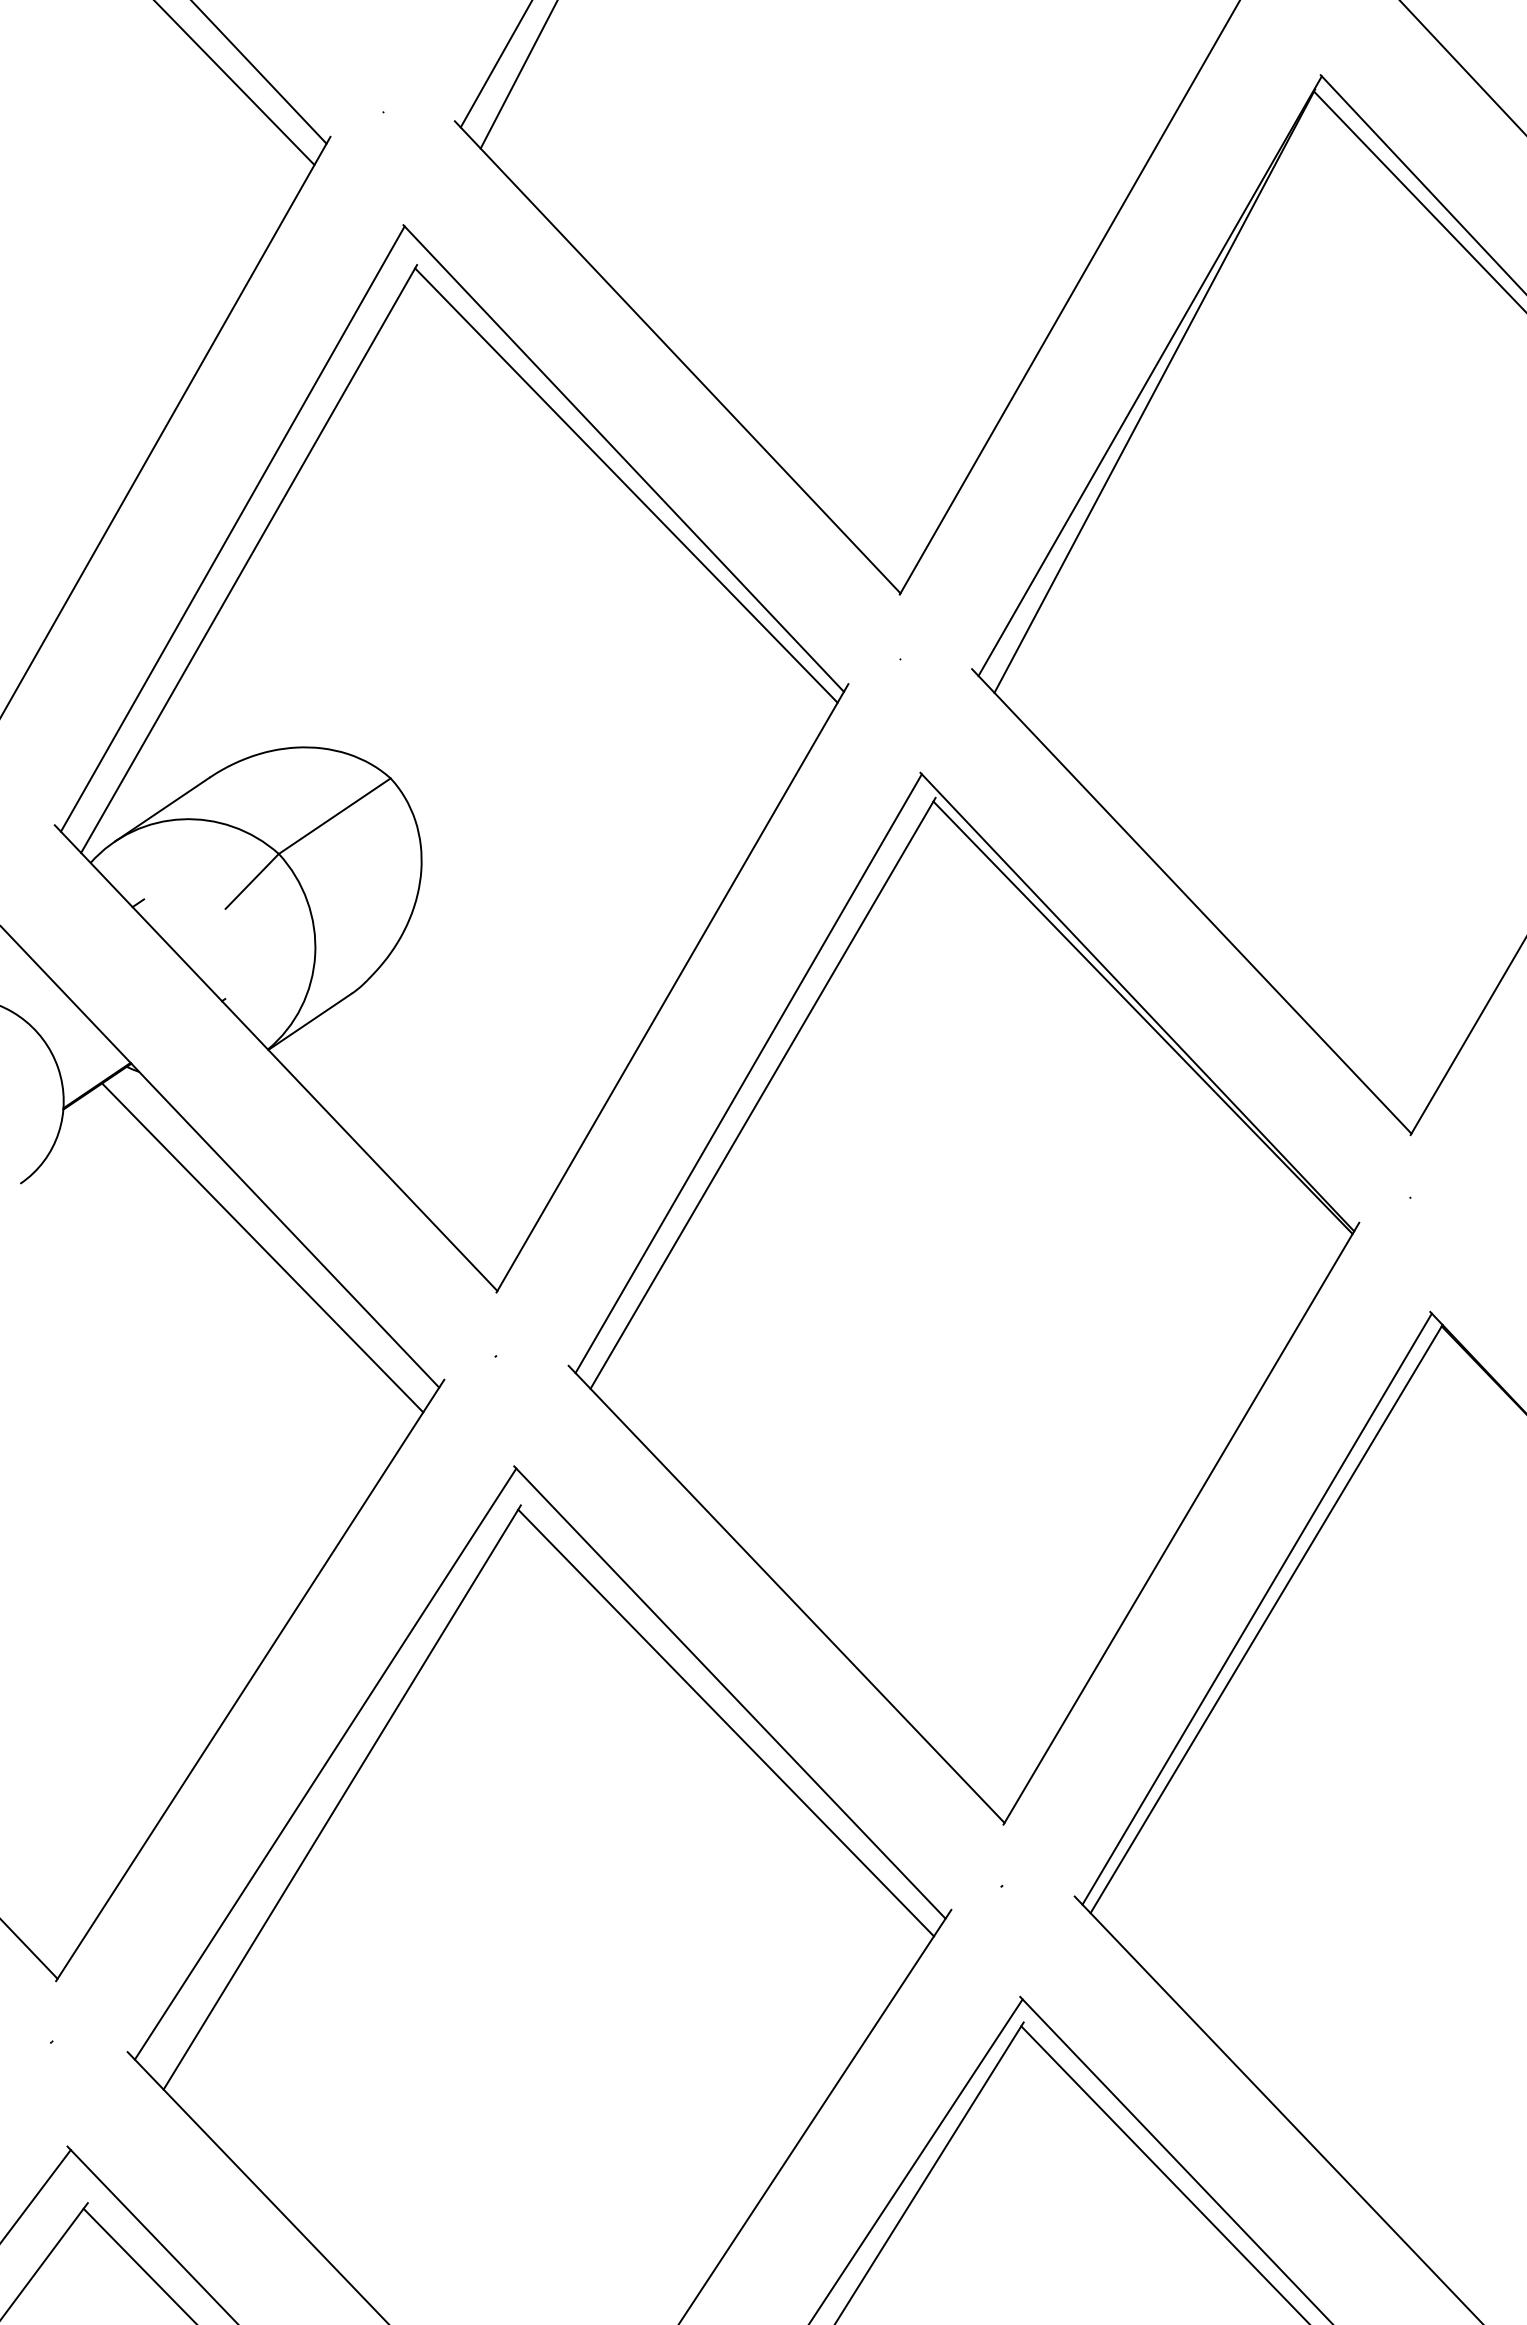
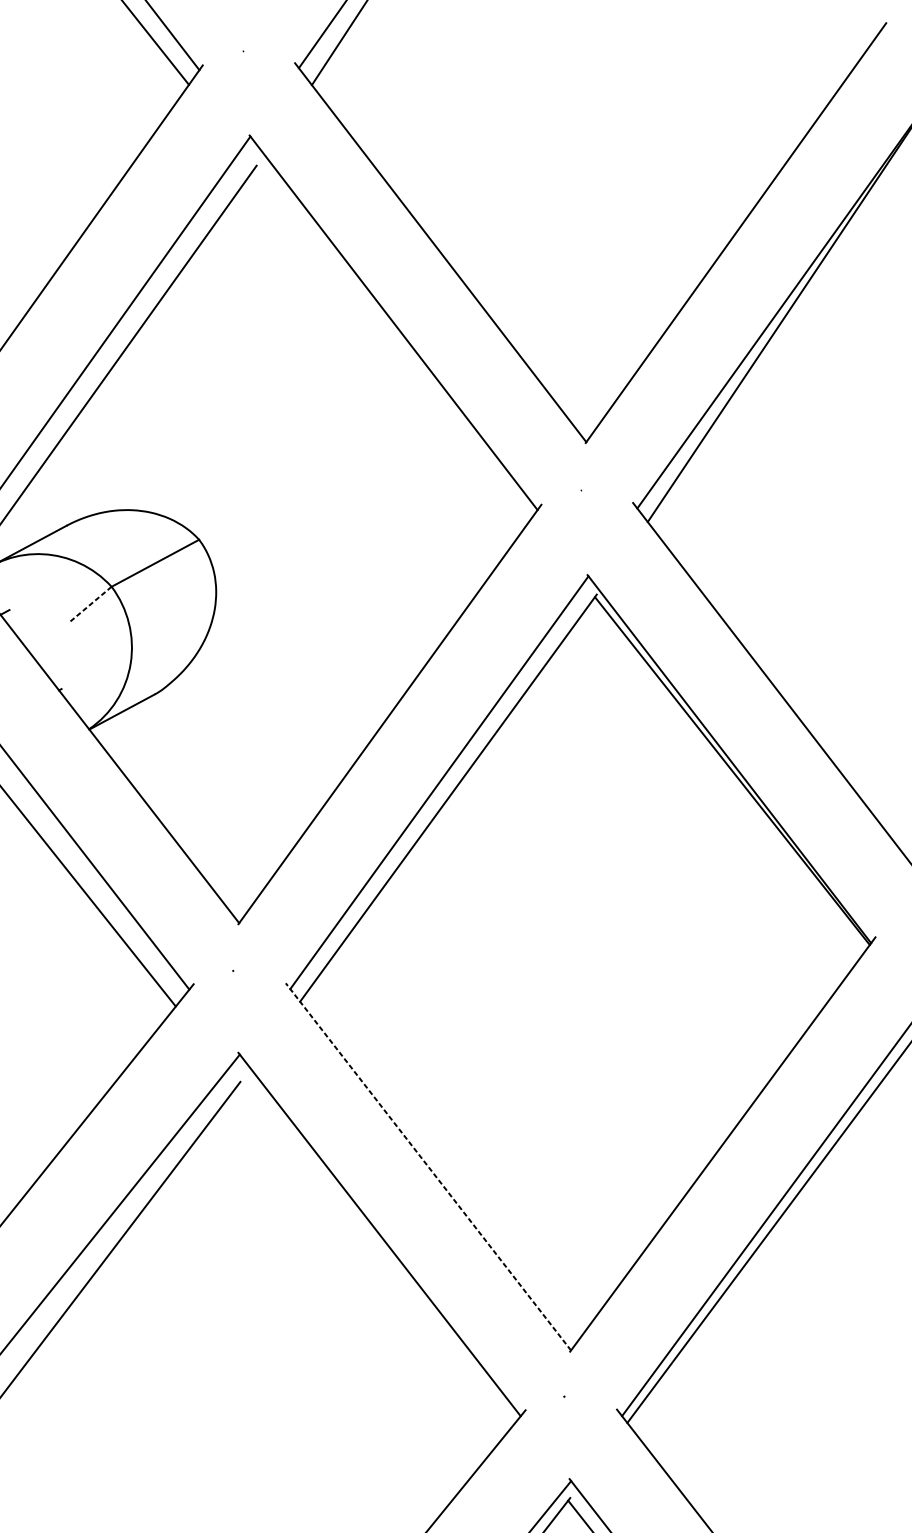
line: (626, 485) -> (393, 342), removed
line: (251, 881) -> (89, 604), solid -> dashed
line: (786, 1594) -> (428, 1166), solid -> dashed
line: (726, 1722) -> (374, 1256), removed

